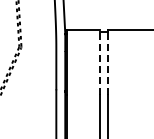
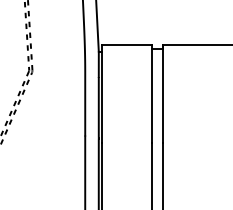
line: (100, 61) -> (152, 92), dashed -> solid
line: (107, 61) -> (162, 92), dashed -> solid

